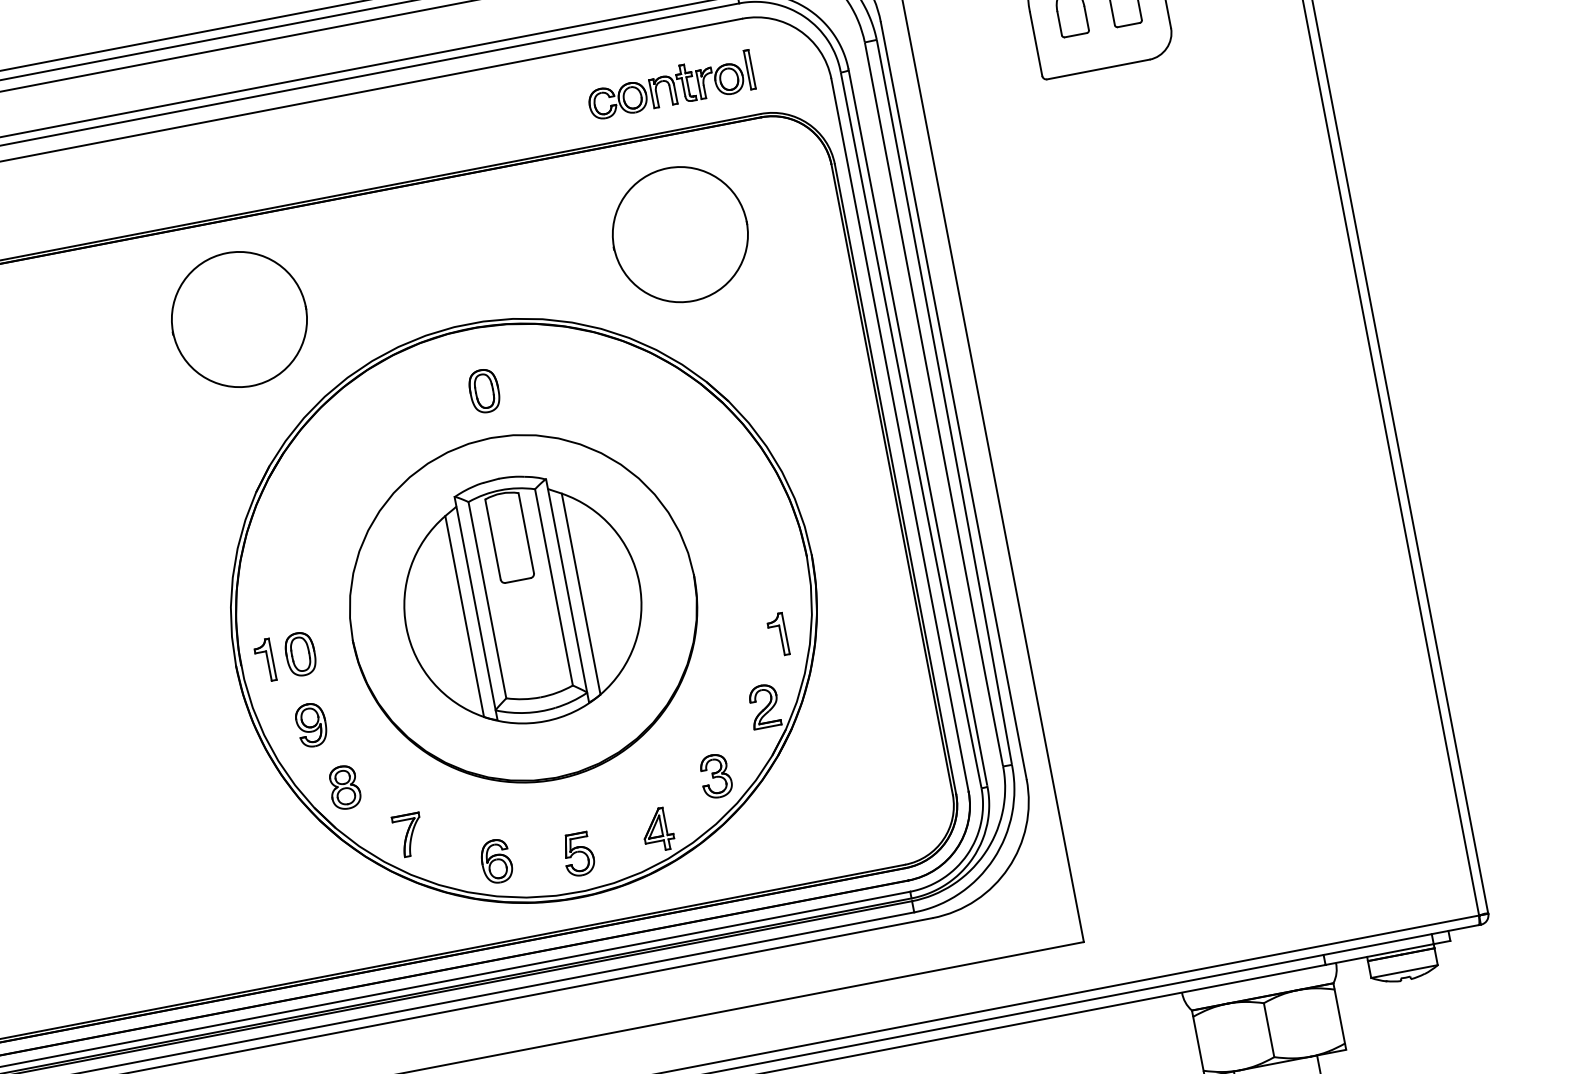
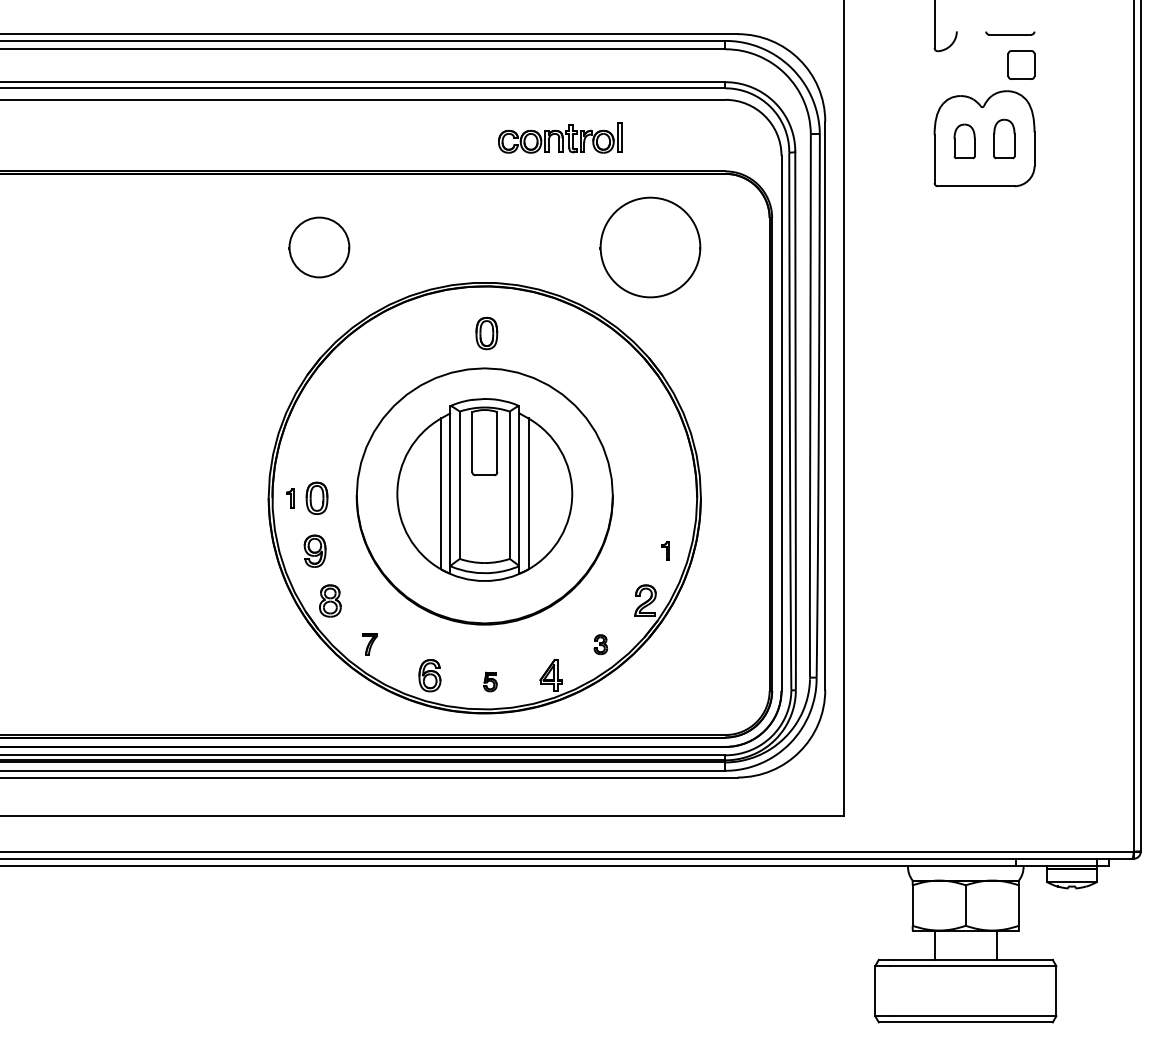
part: (670, 84) -> (560, 137), moved
part: (239, 319) -> (319, 247), size x0.6
part: (776, 634) -> (664, 550), size x0.6
part: (263, 661) -> (289, 498), size x0.6
part: (715, 776) -> (600, 644), size x0.6
part: (407, 835) -> (369, 644), size x0.7
part: (578, 853) -> (490, 681), size x0.6

